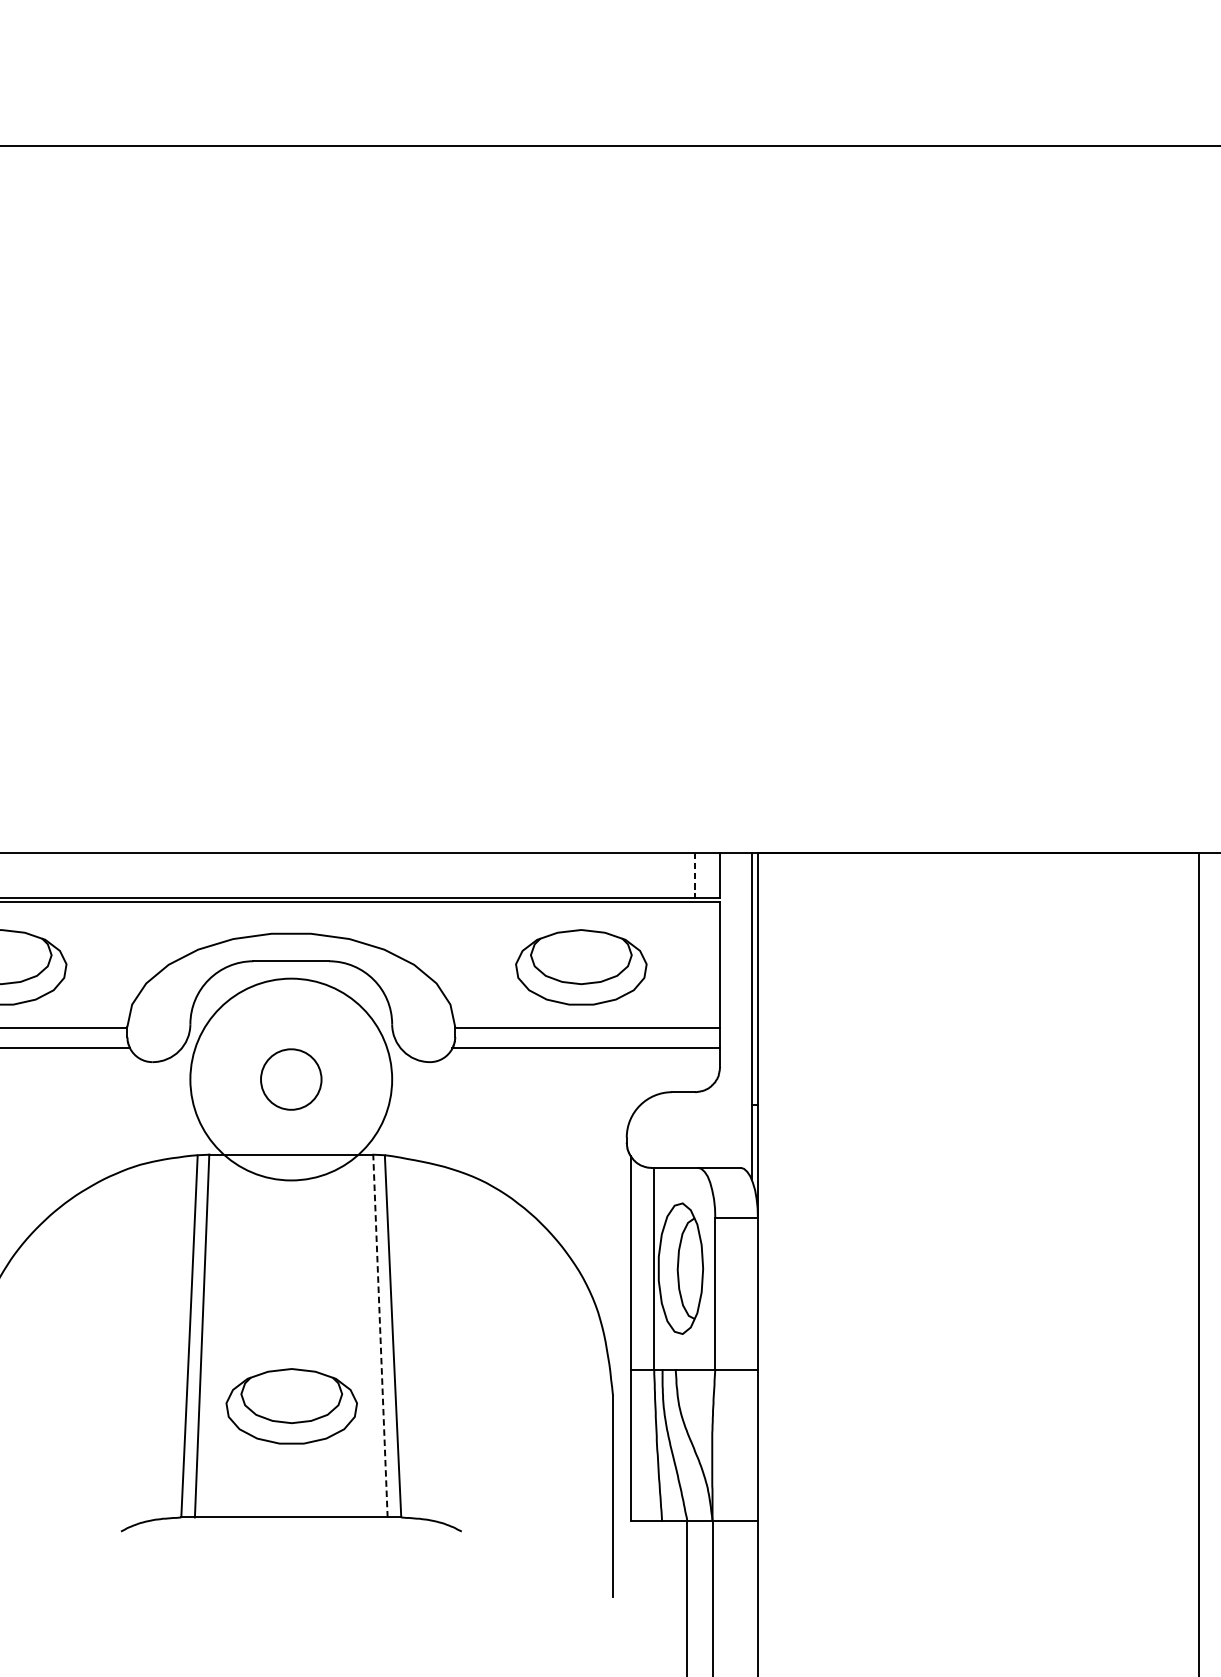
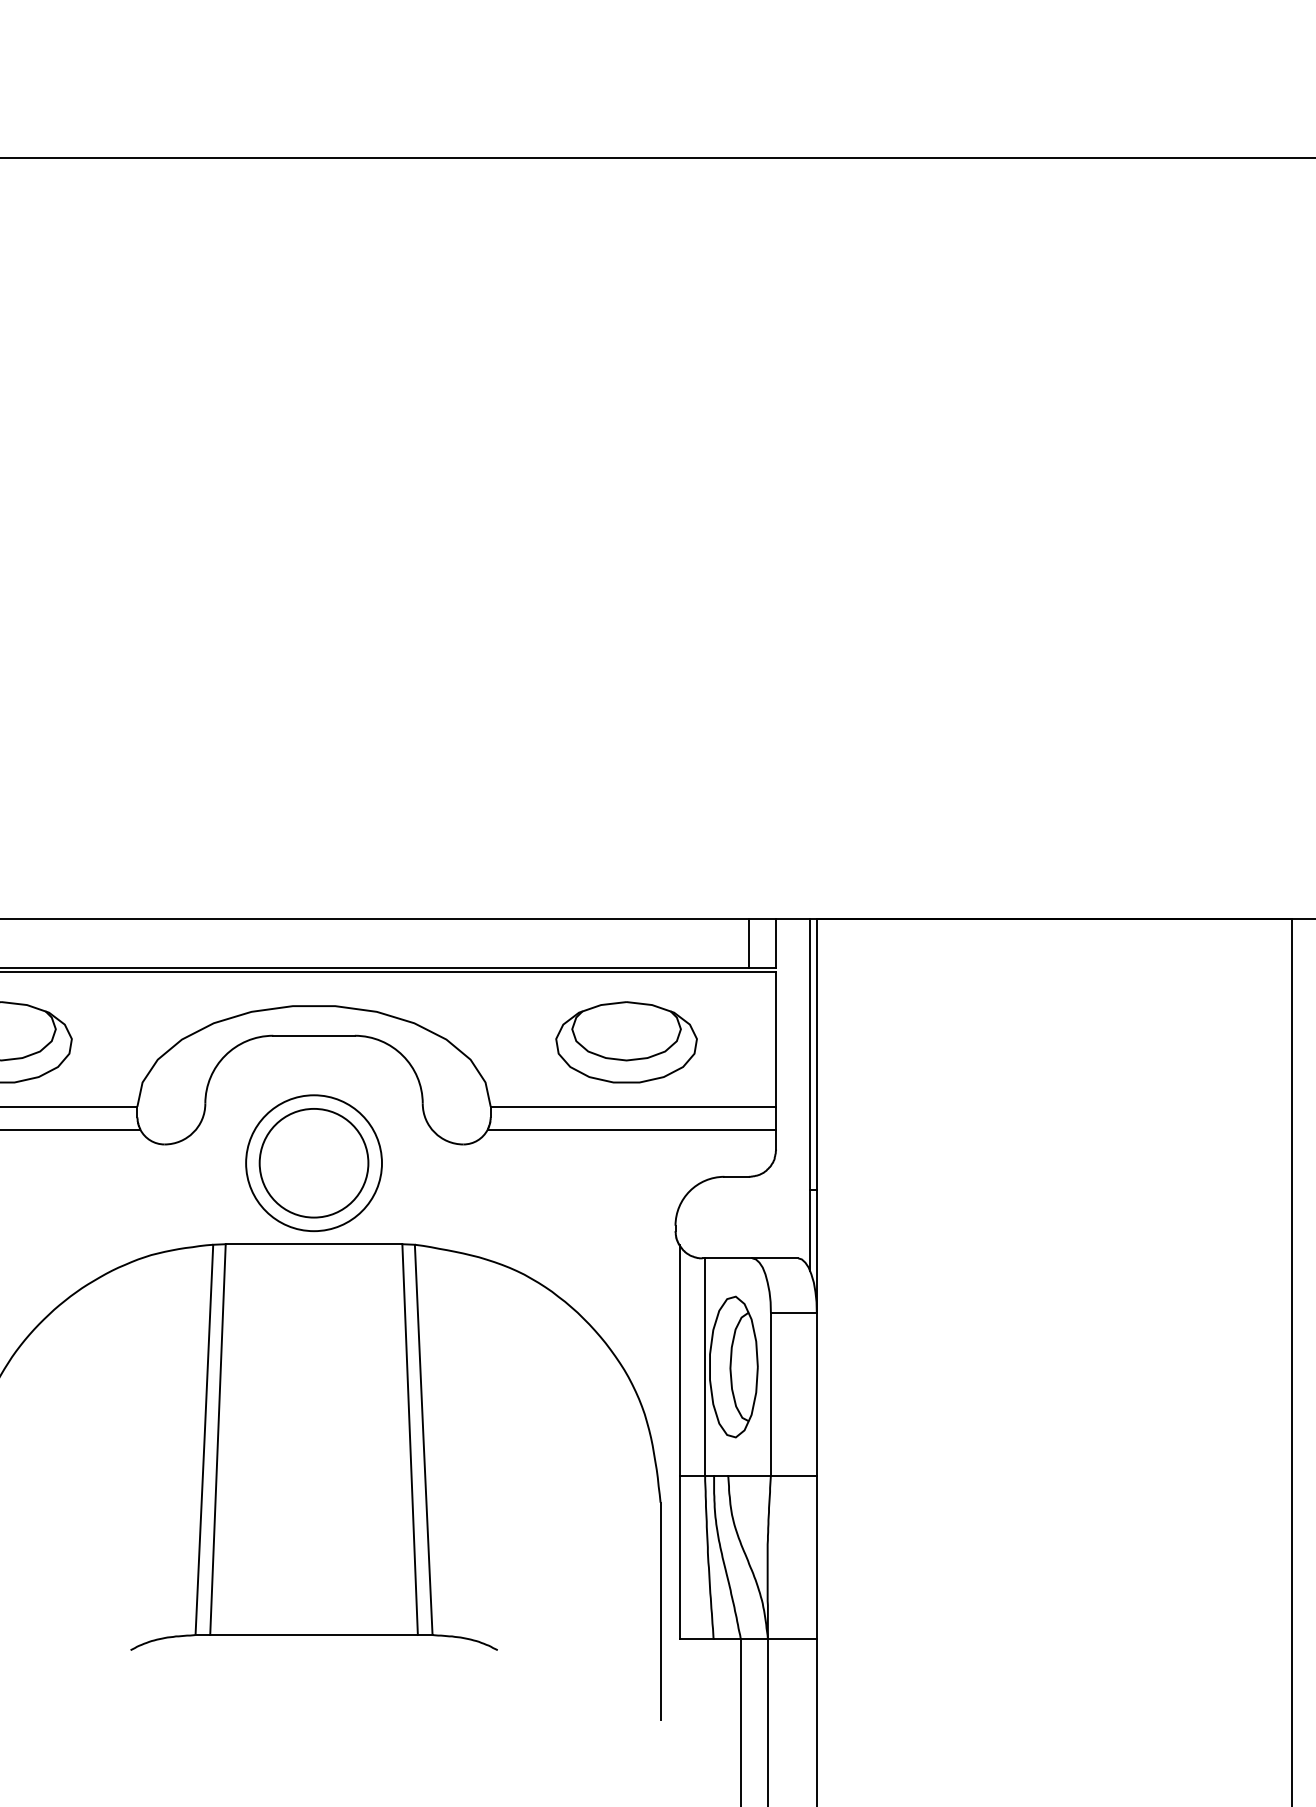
line: (694, 875) -> (748, 943), dashed -> solid
circle: (290, 1078) -> (313, 1162), size x1.67
circle: (291, 1079) -> (314, 1163), size x0.62
line: (380, 1335) -> (410, 1439), dashed -> solid
part: (291, 1406) -> (314, 1515), removed

